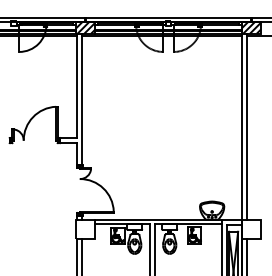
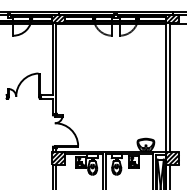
hatch: (85, 228) -> (58, 157), added
hatch: (250, 228) -> (172, 157), added

